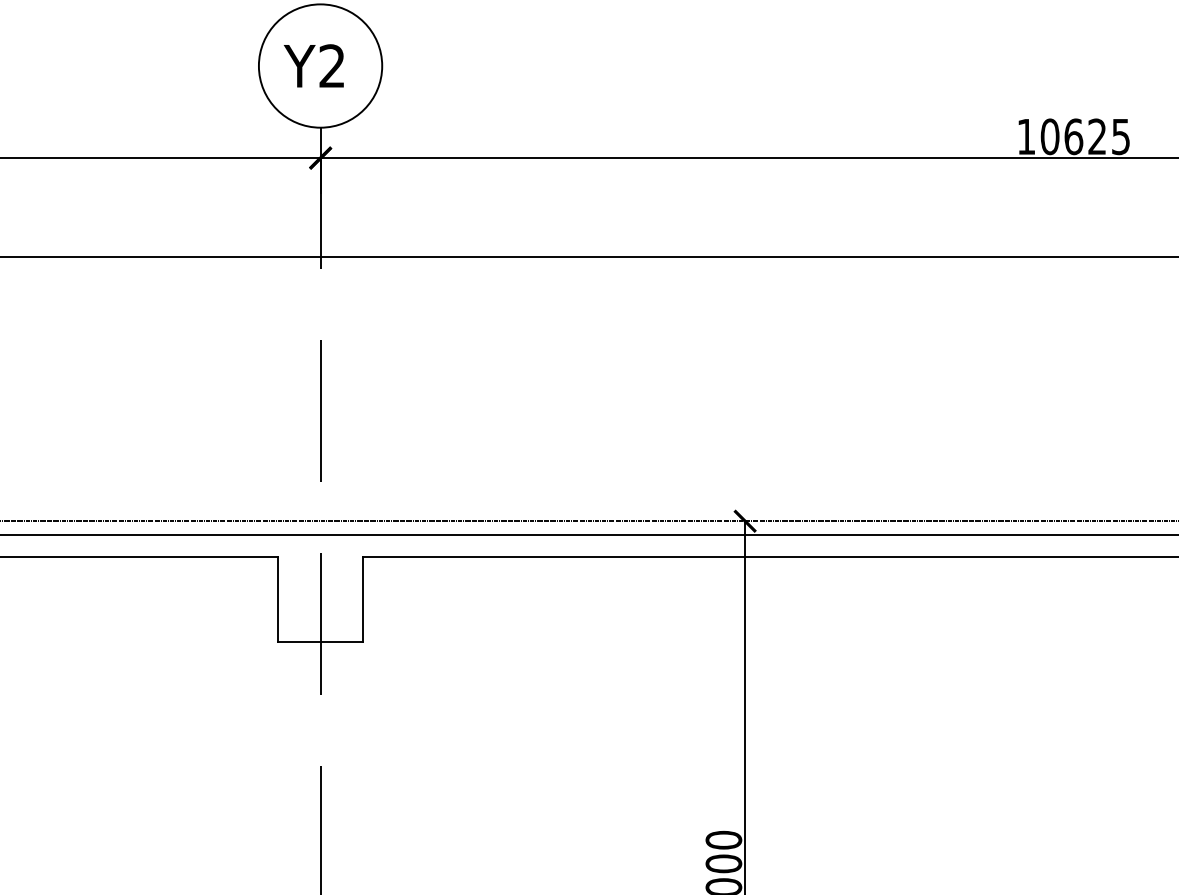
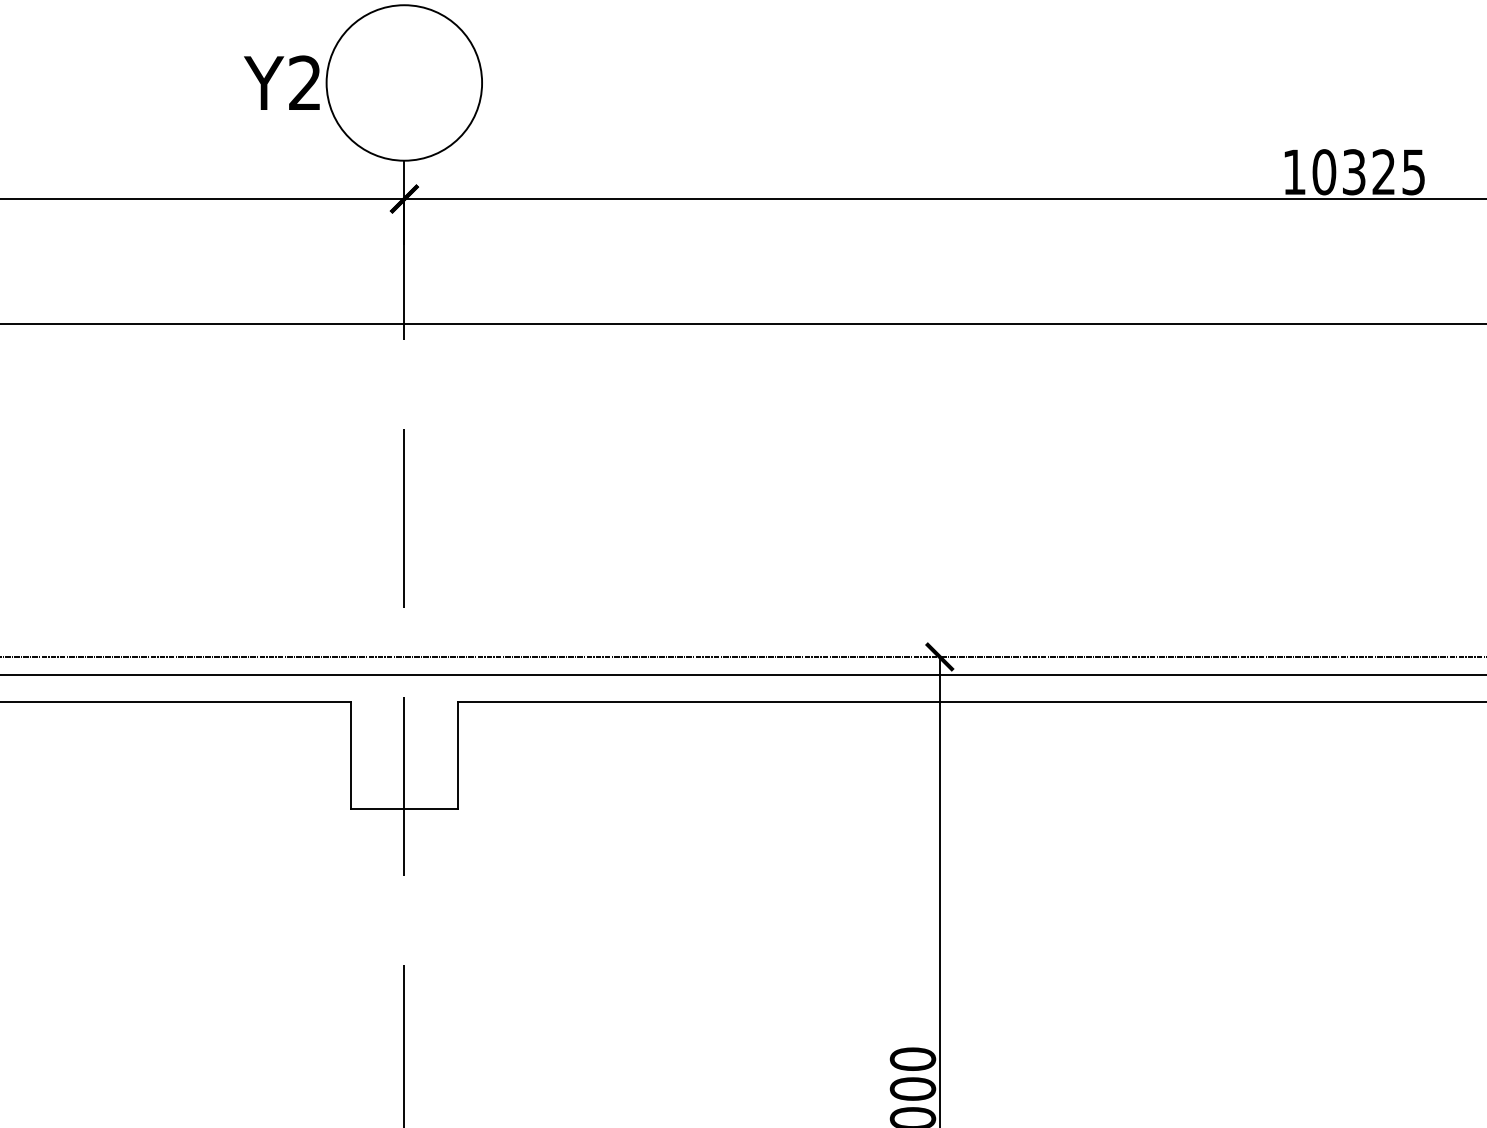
text: (313, 65) -> (281, 82), moved
text: (1074, 137) -> (1354, 172), 10625 -> 10325

